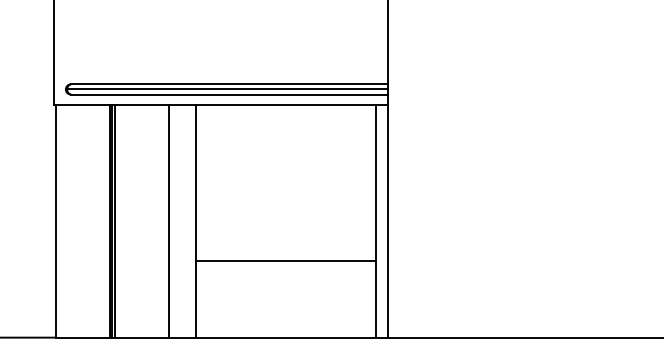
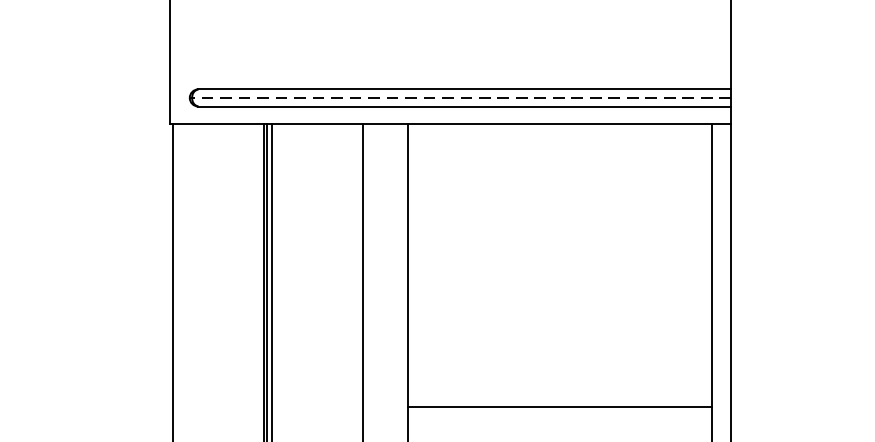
line: (227, 89) -> (461, 98), solid -> dashed
line: (285, 261) -> (558, 407), moved

